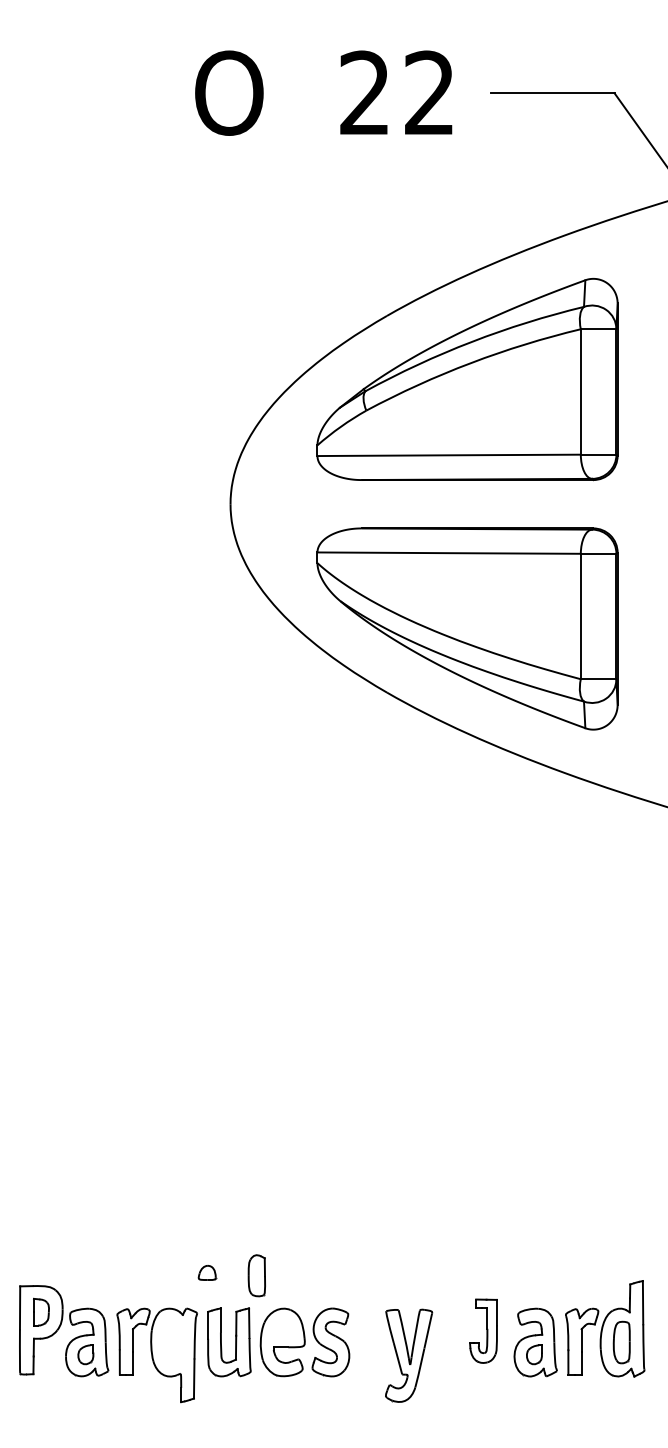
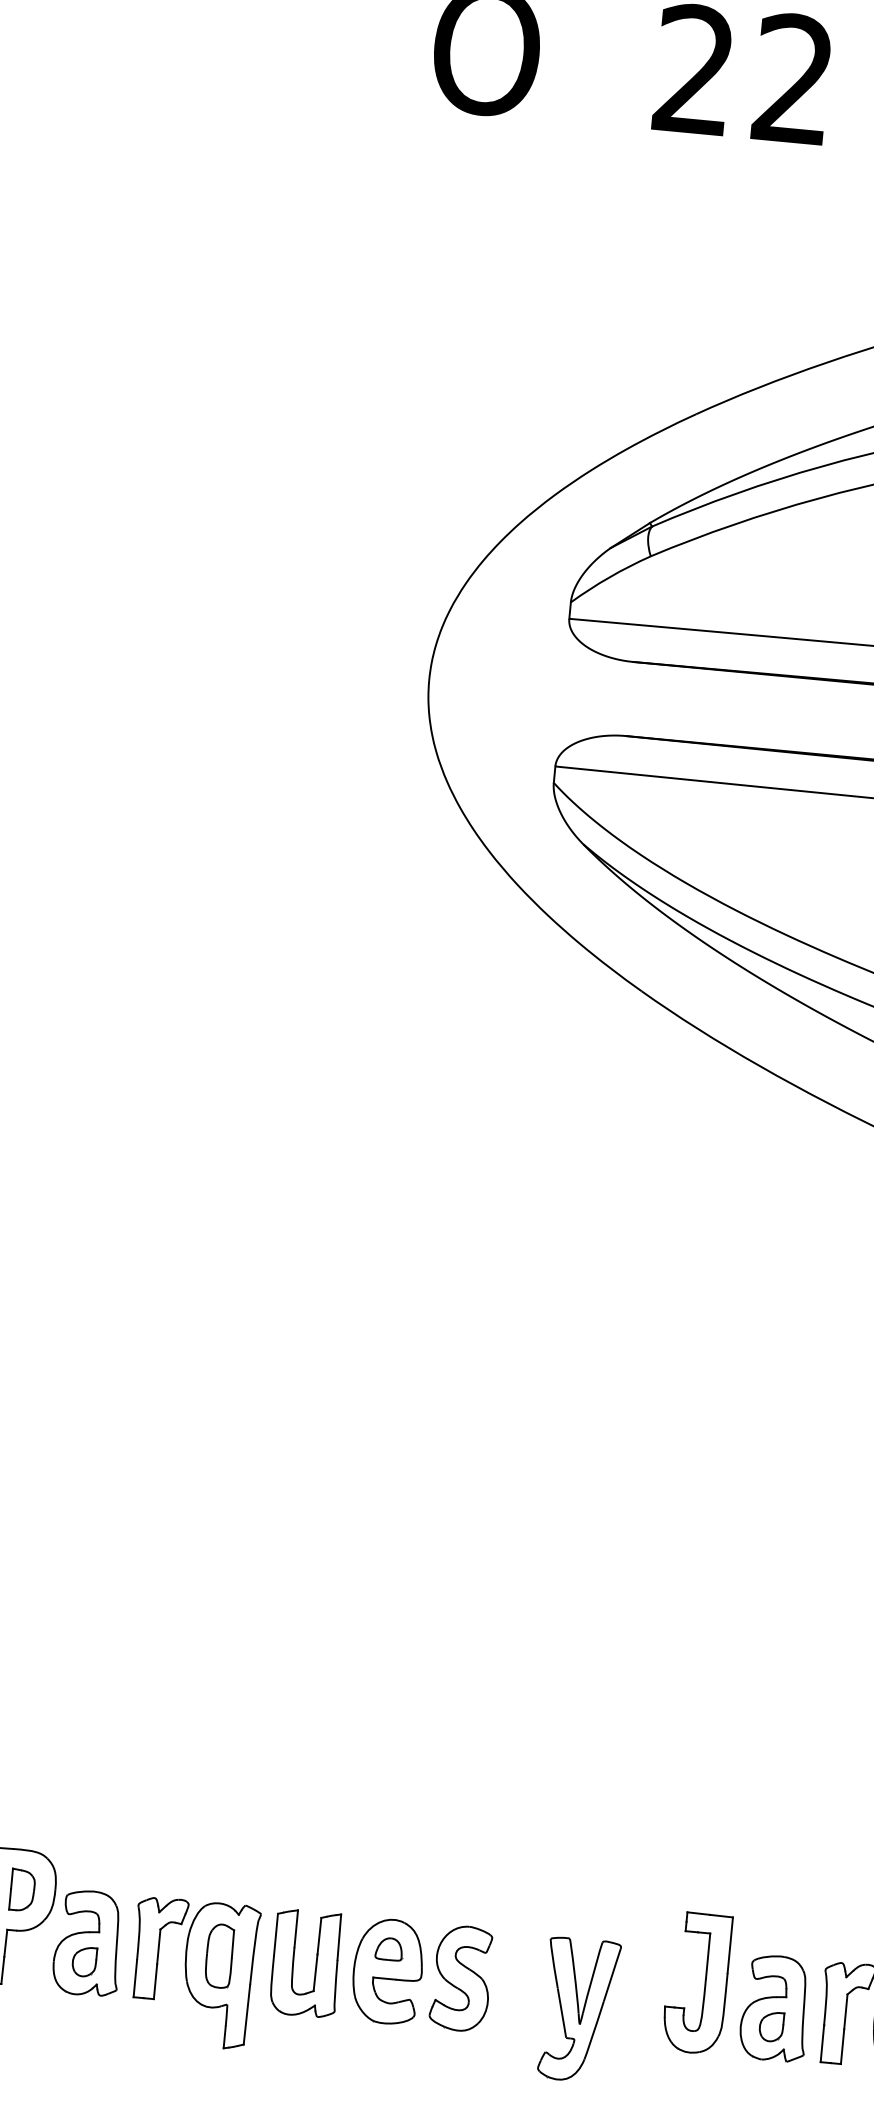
part: (207, 1272) -> (389, 1948), moved
part: (256, 1275) -> (218, 1955), moved
part: (483, 1331) -> (696, 1983), size x1.43

